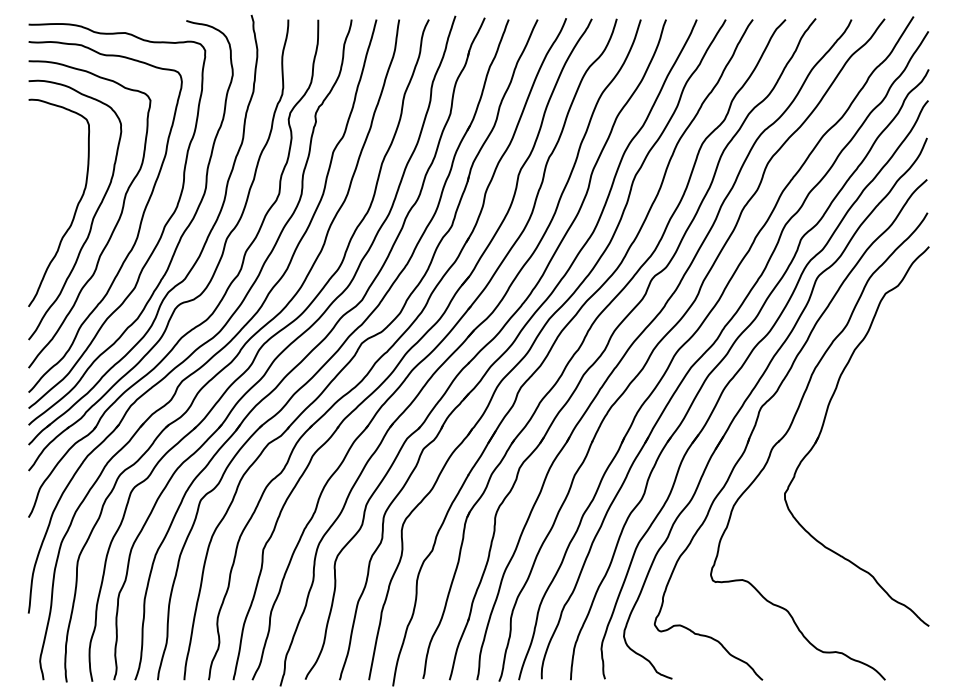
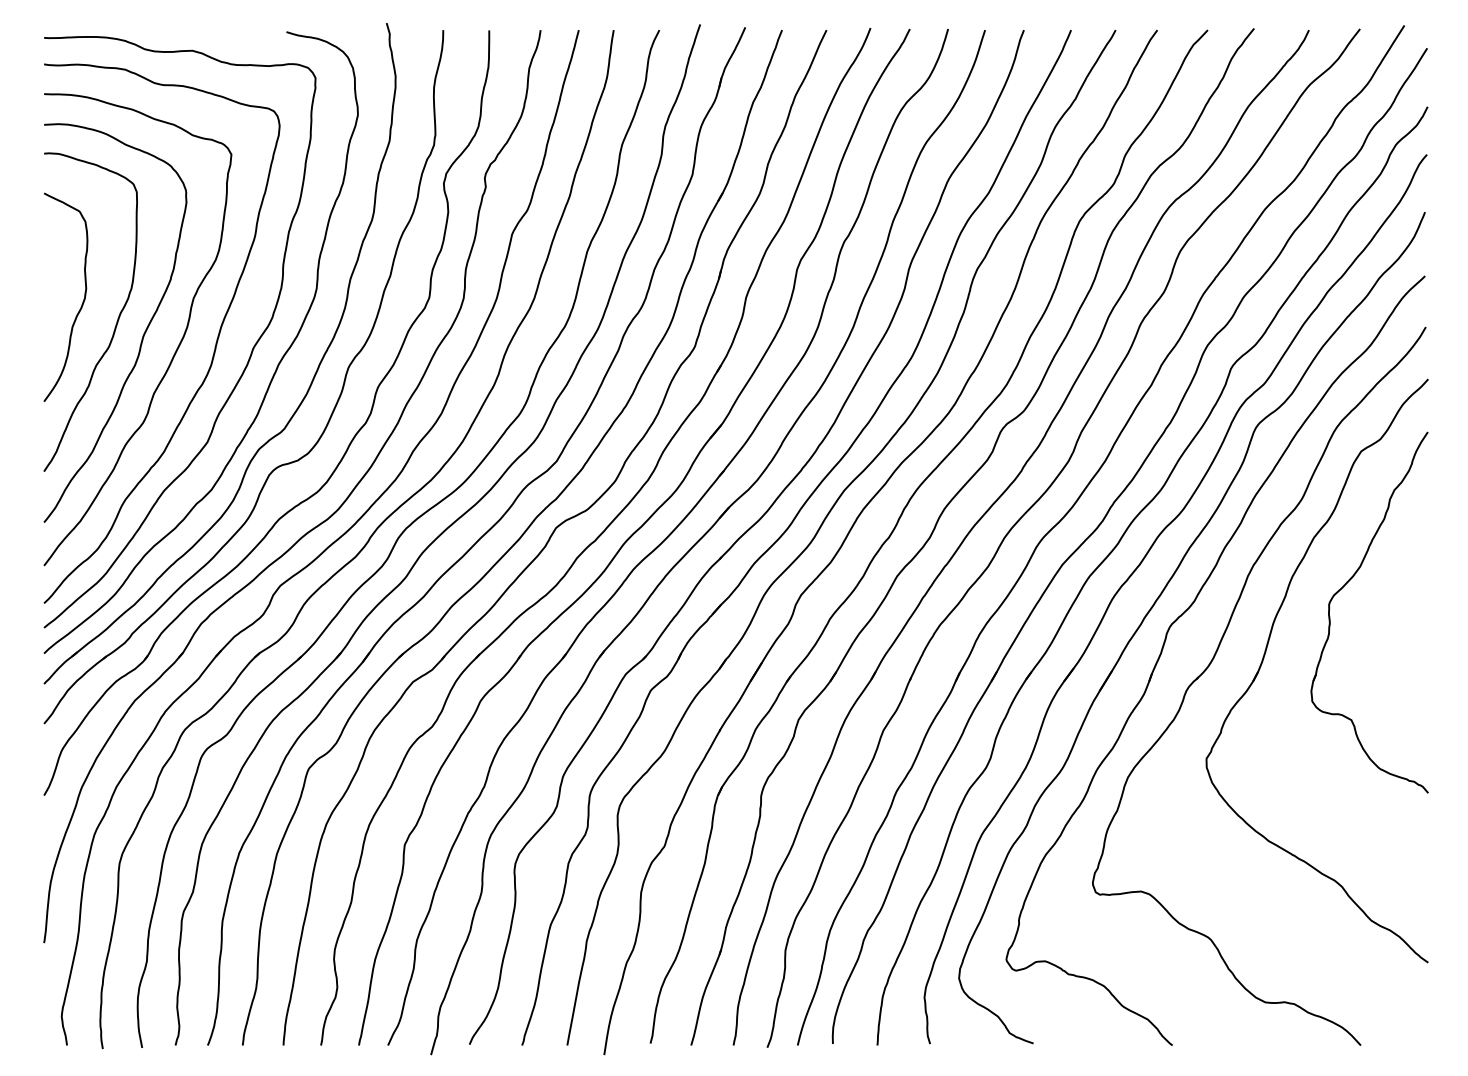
curve: (53, 195) -> (82, 300), added
part: (874, 382) -> (1344, 587), added

